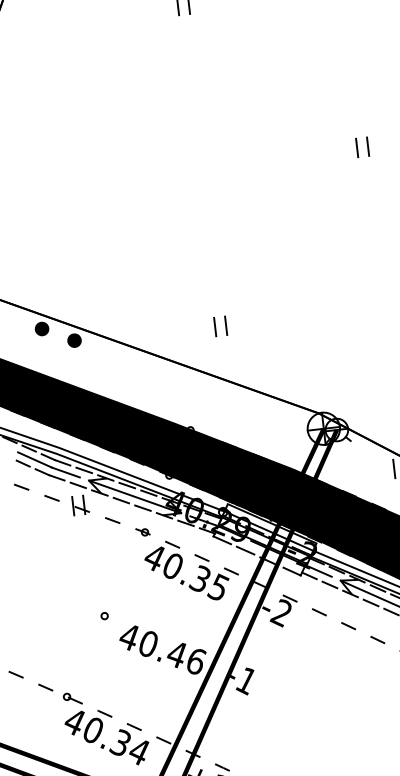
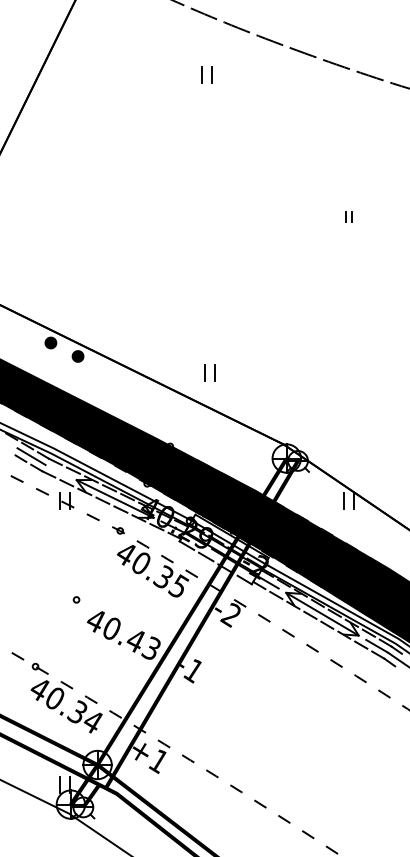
part: (361, 147) -> (348, 216), size x0.6
part: (220, 326) -> (209, 372), moved
line: (65, 472) -> (56, 470), removed
text: (195, 661) -> (151, 648), 40.46 -> 40.43

